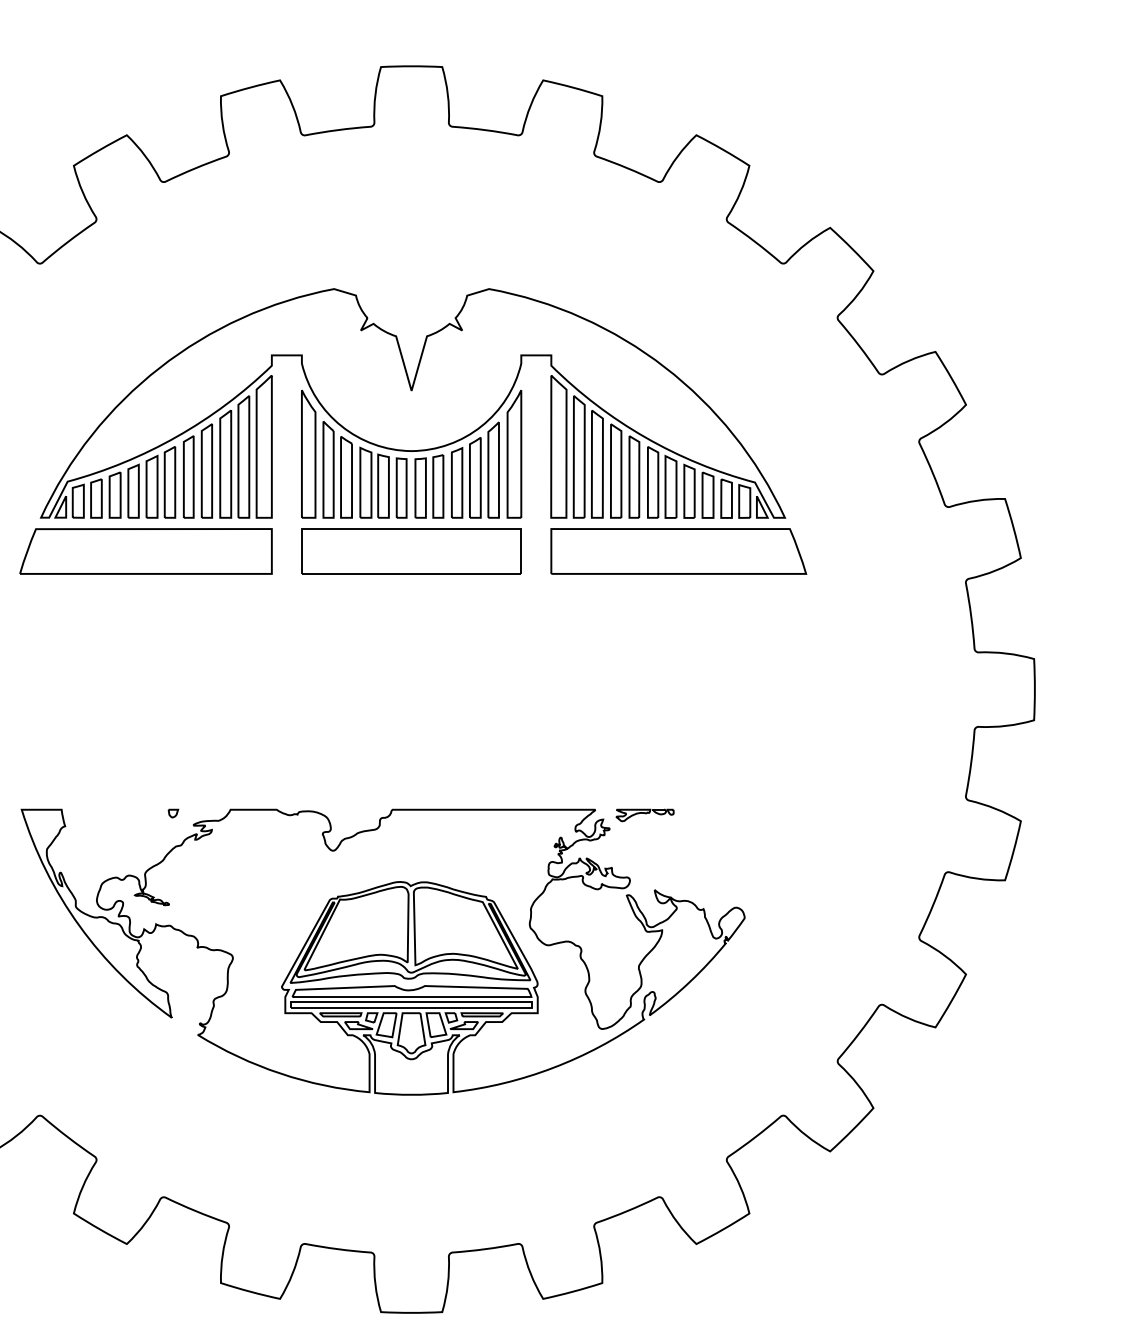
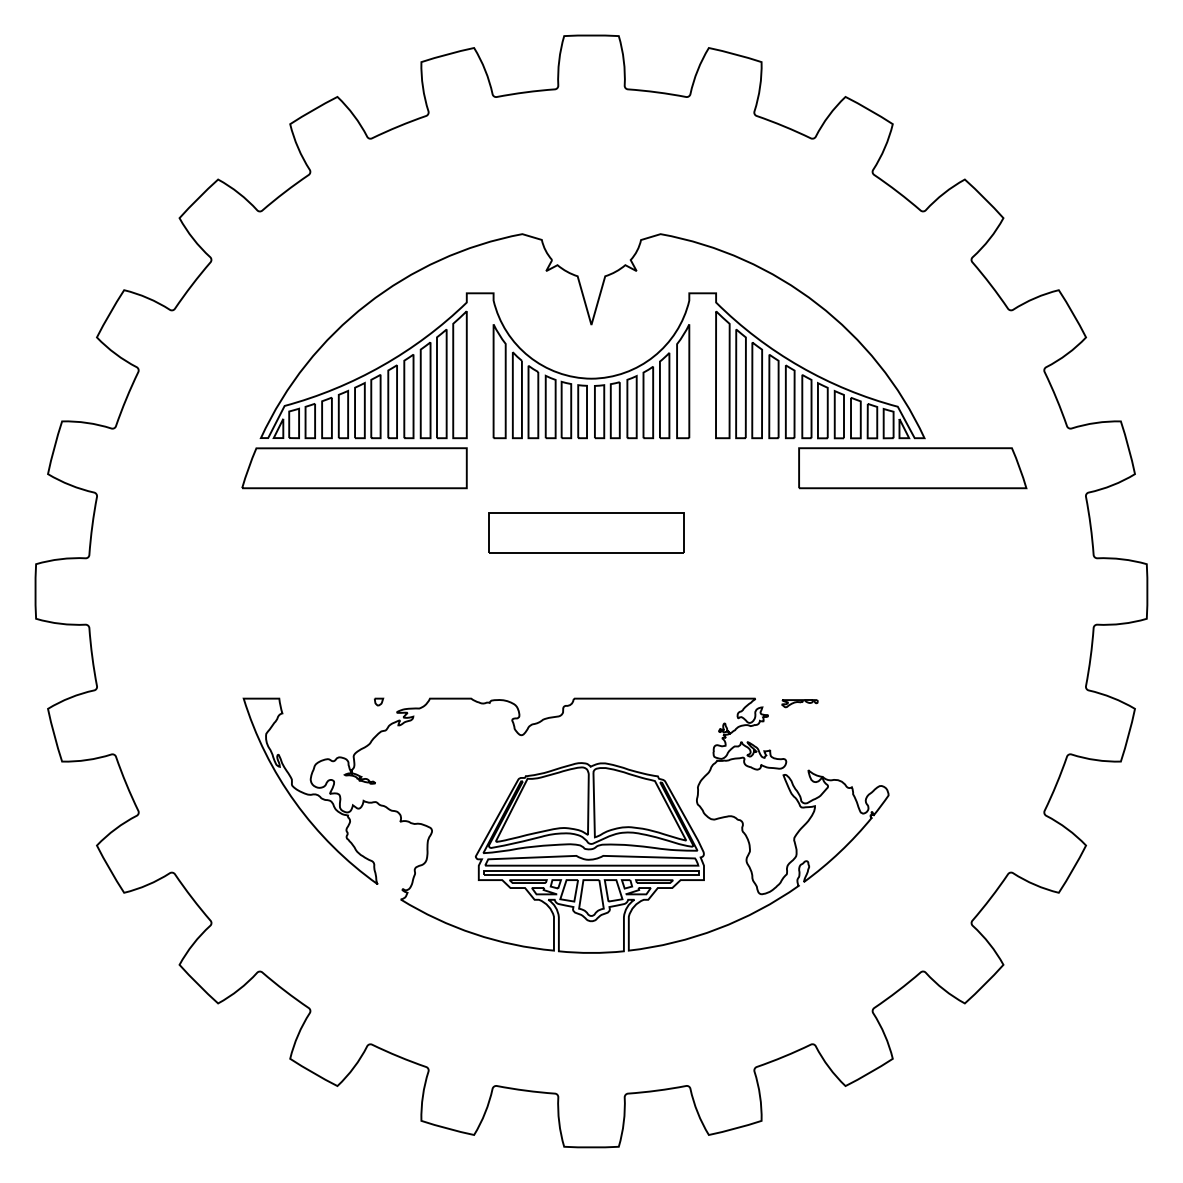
part: (411, 550) -> (586, 532), moved
part: (678, 551) -> (912, 468), moved
part: (644, 815) -> (799, 703), size x0.7

